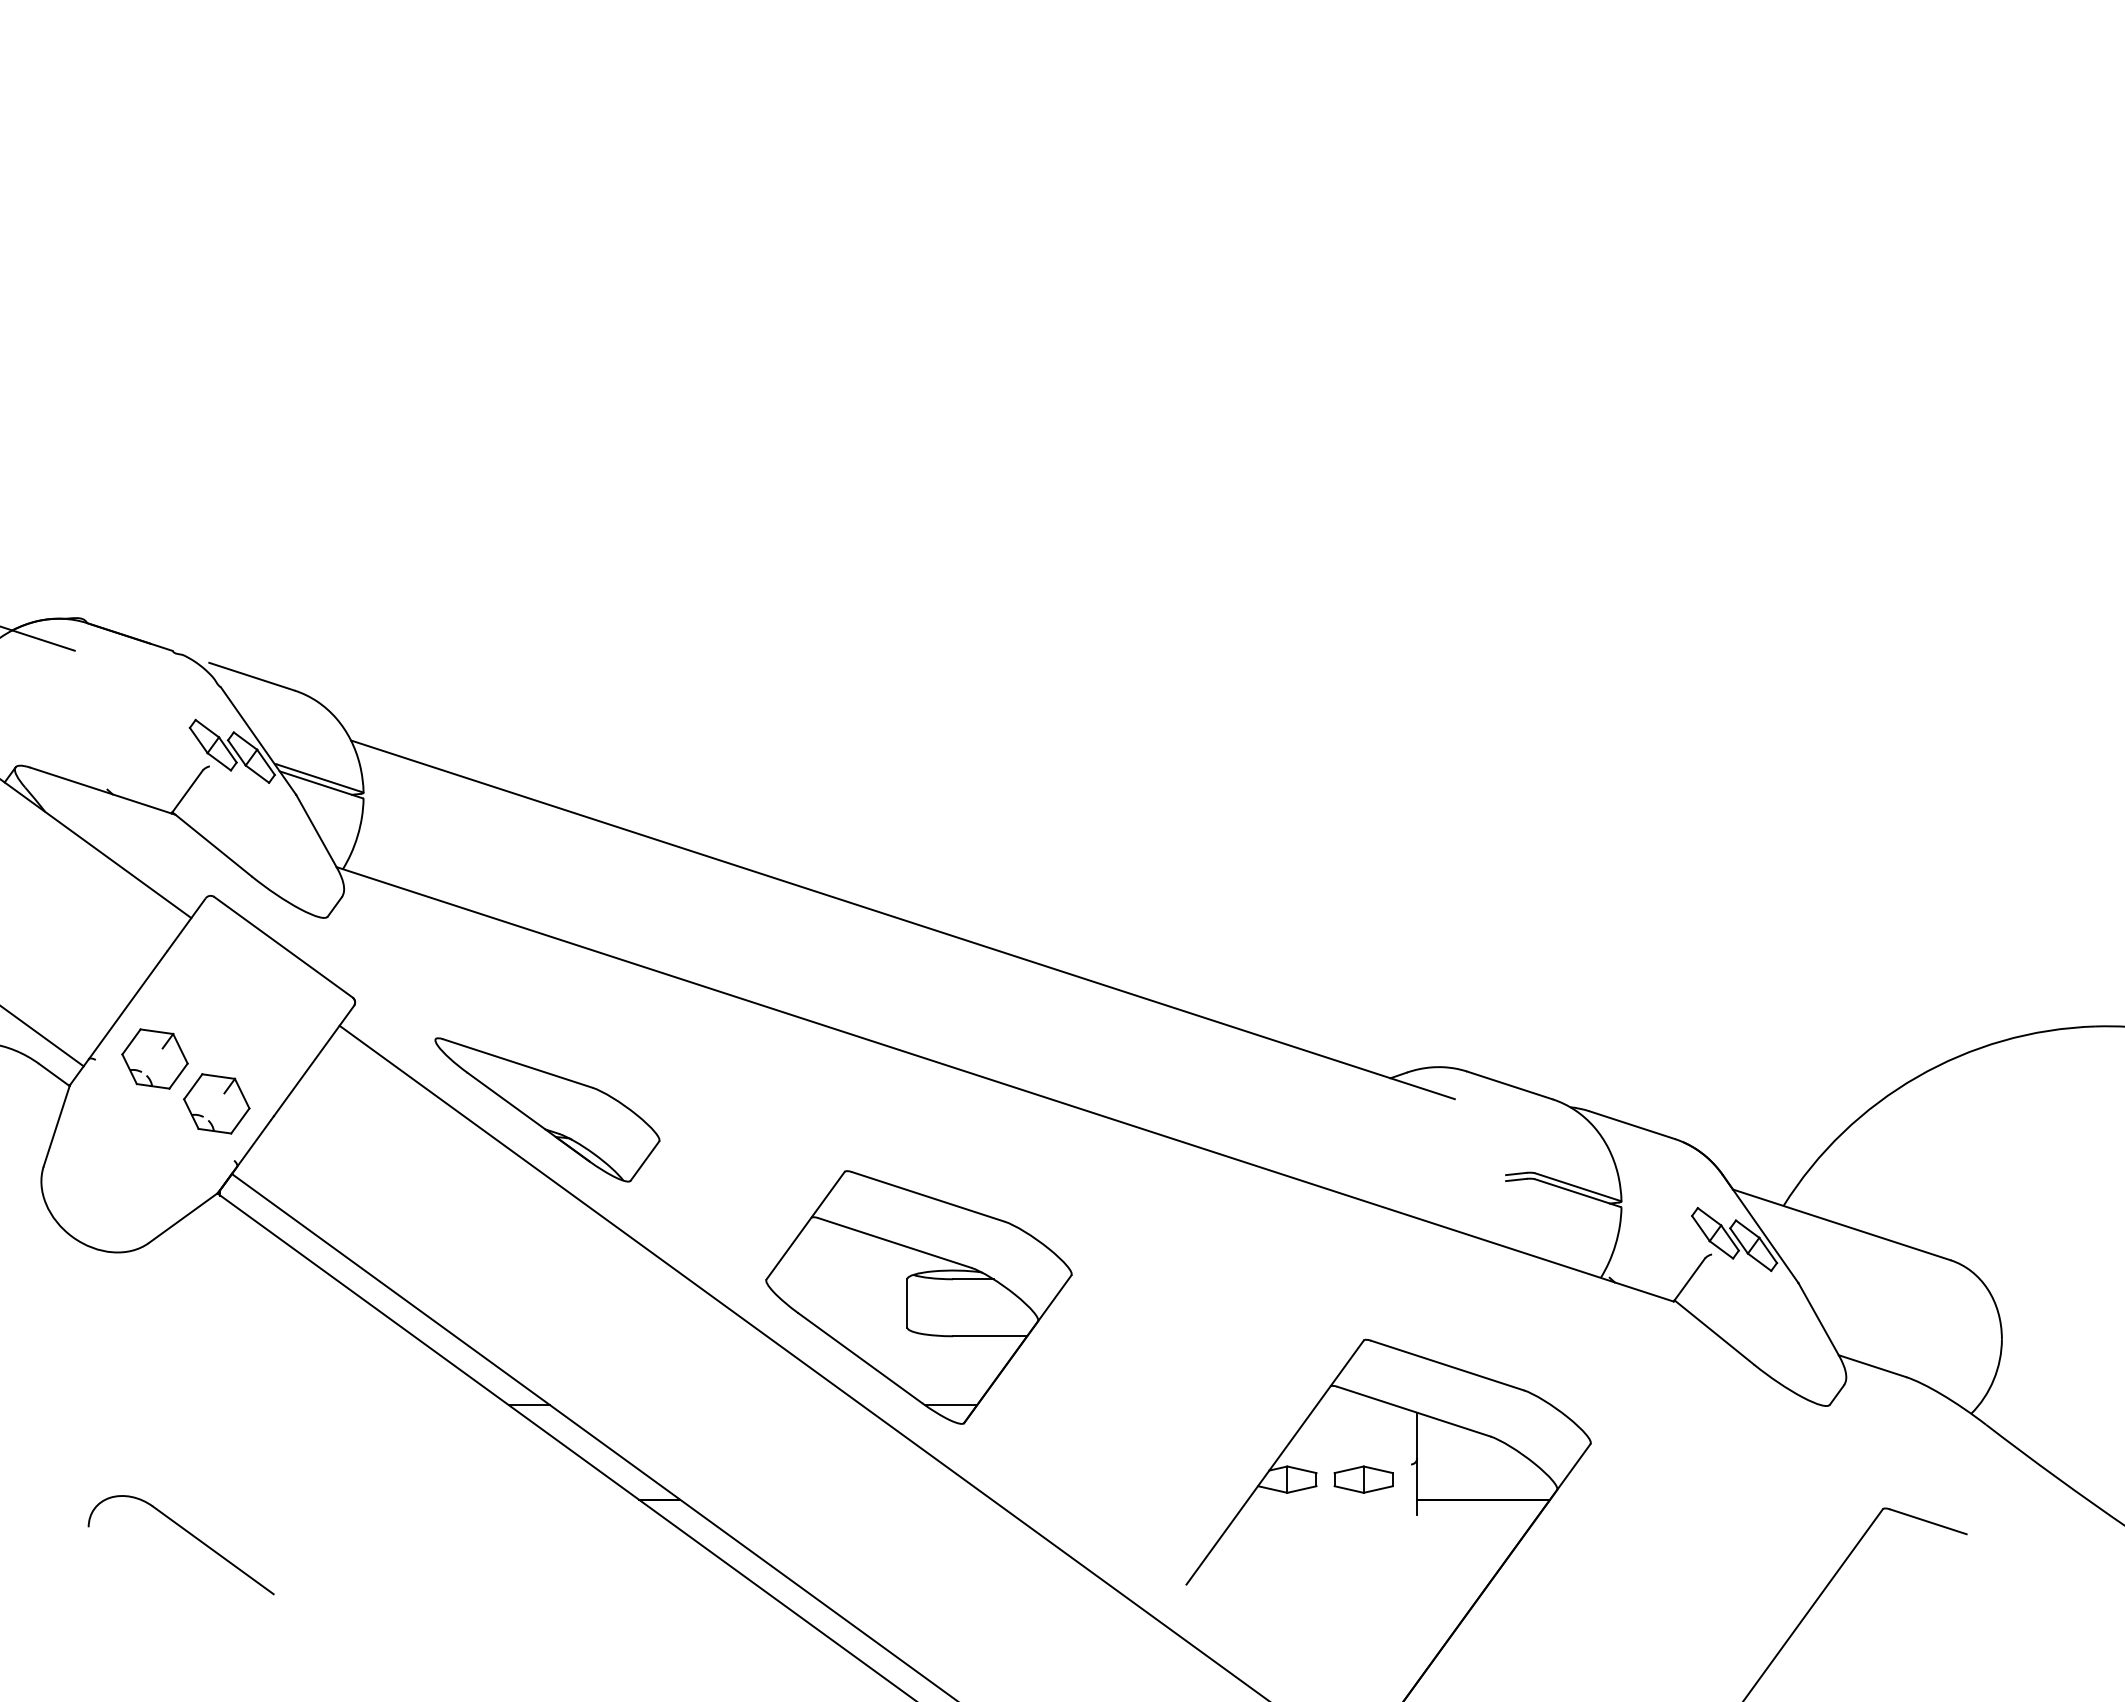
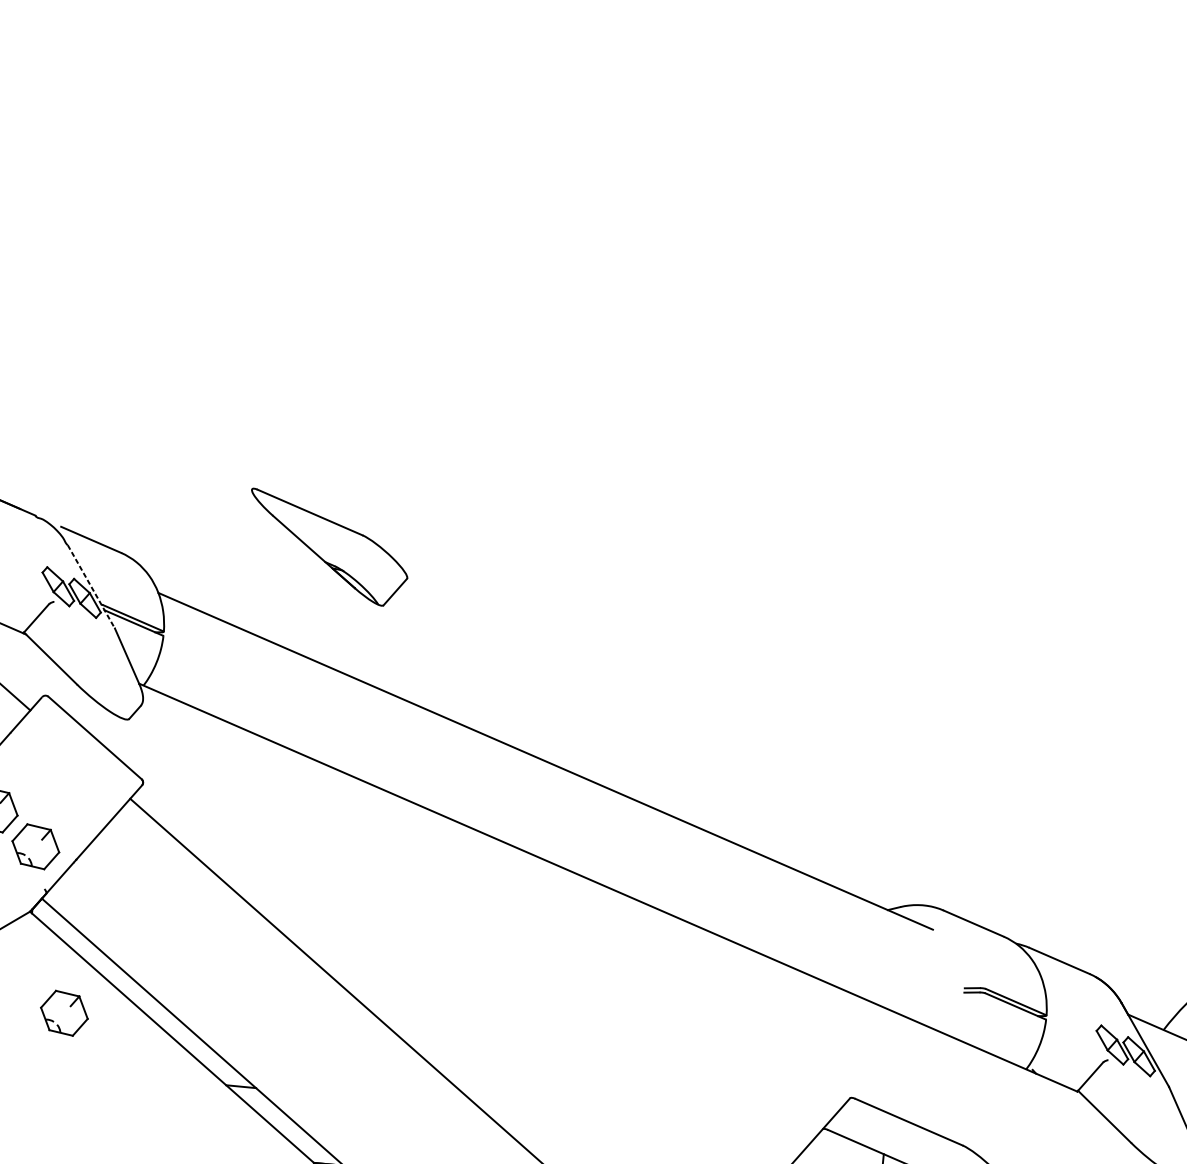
line: (258, 741) -> (91, 587), solid -> dashed
part: (547, 1109) -> (328, 547), moved
part: (918, 1297) -> (530, 1035), removed
part: (277, 1327) -> (64, 1013), added

